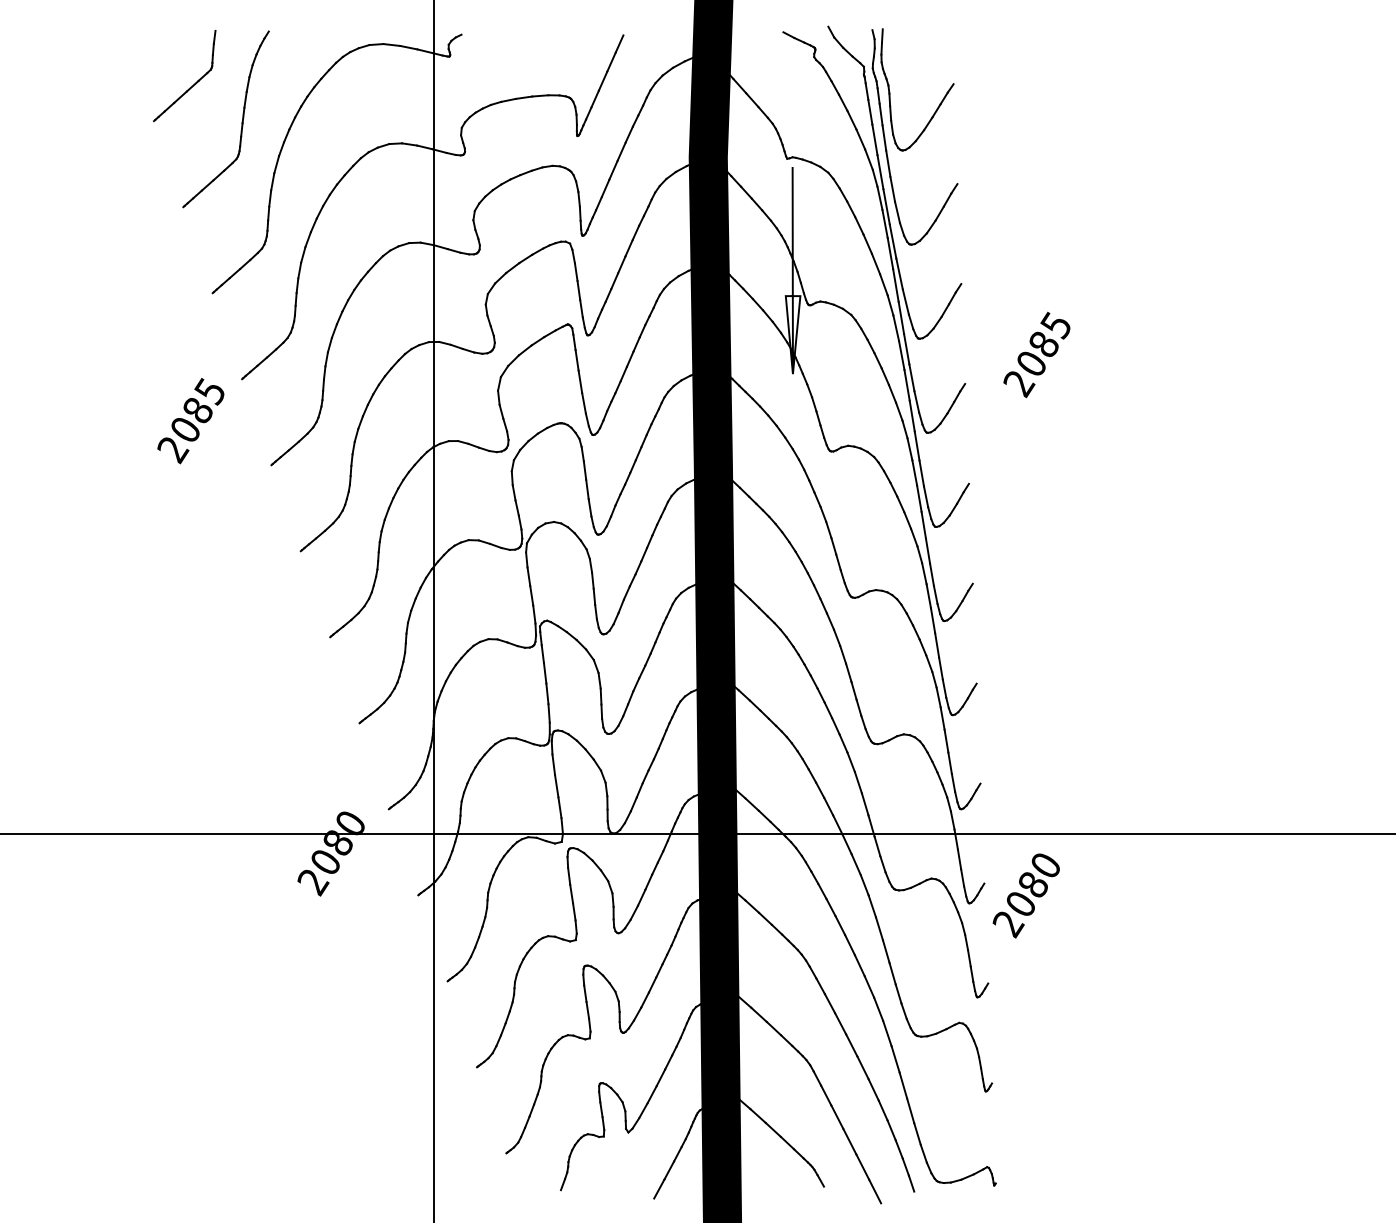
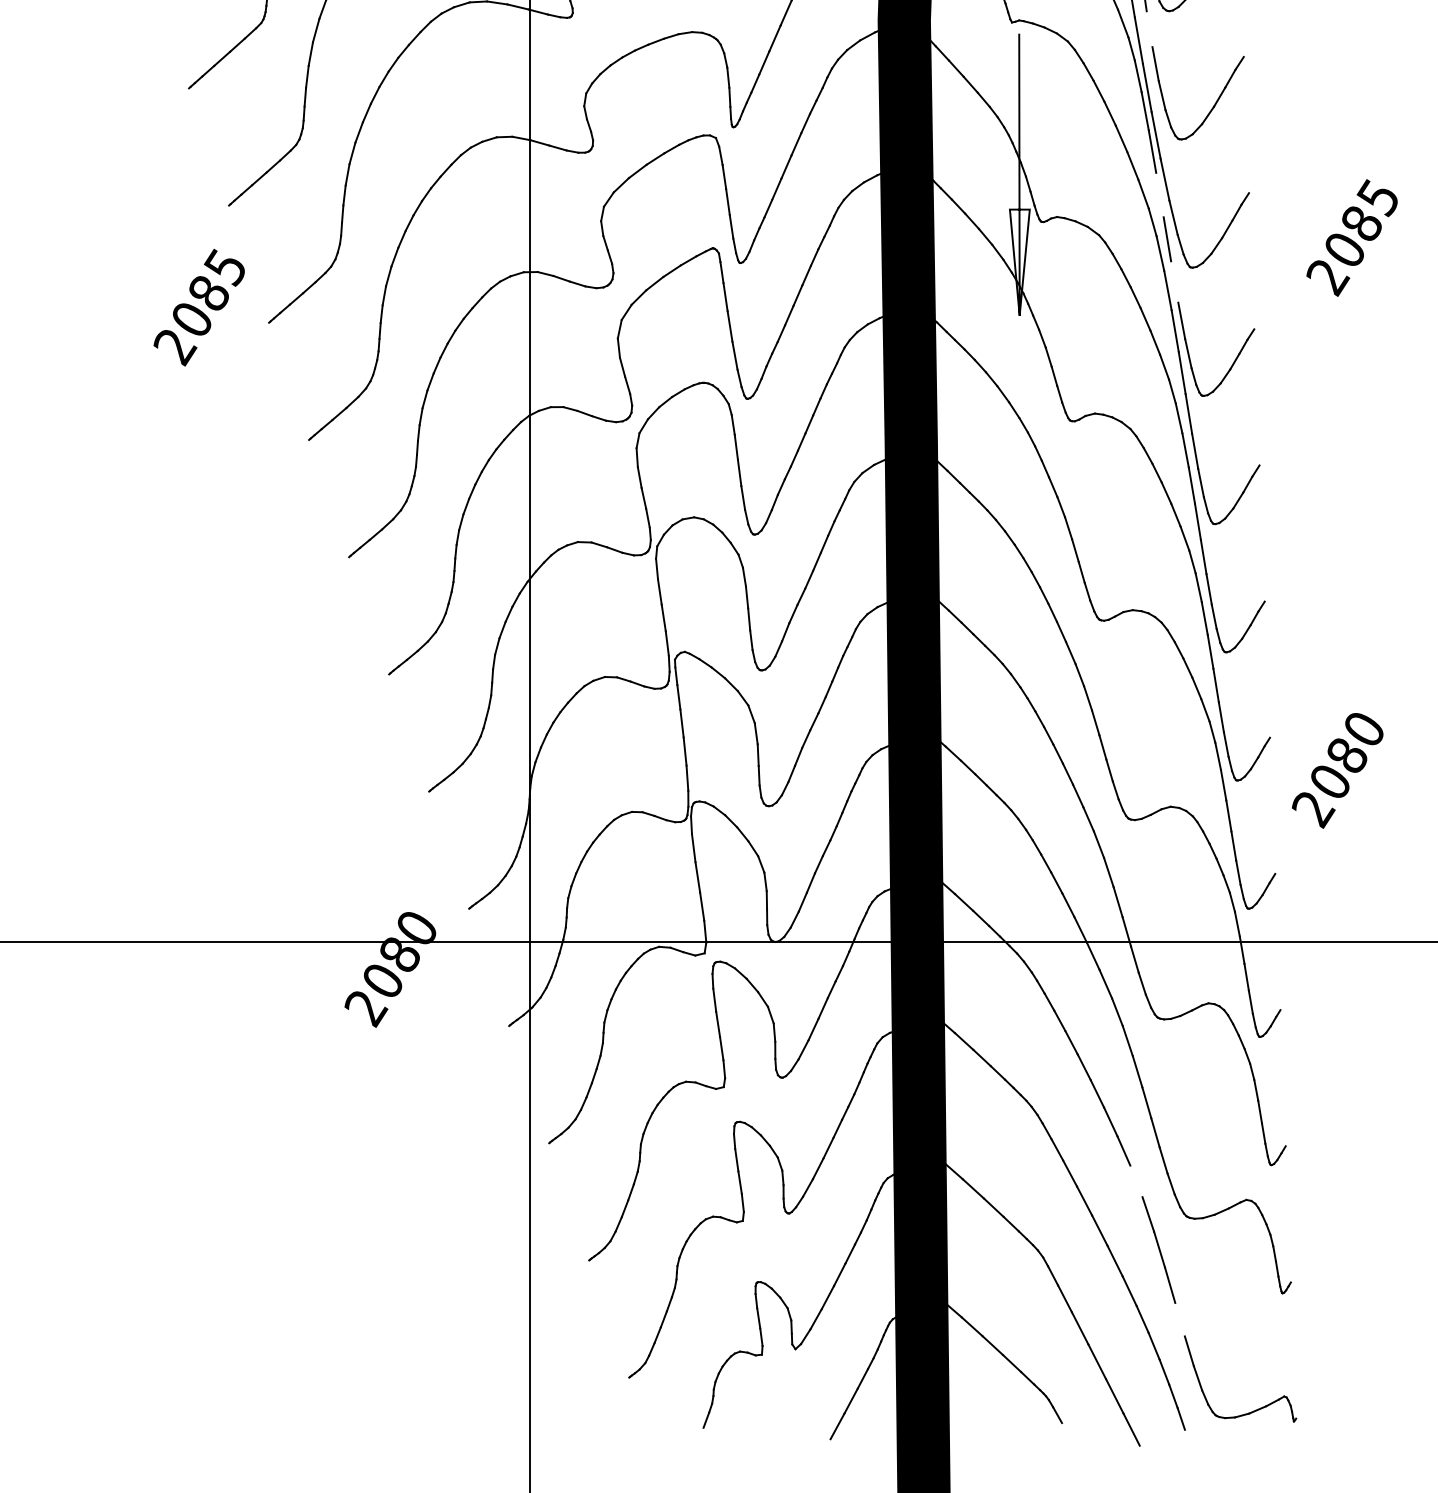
line: (888, 163) -> (1149, 28), removed
line: (895, 285) -> (1159, 195), removed
line: (906, 349) -> (1174, 282), removed
text: (1036, 354) -> (1351, 237), moved
text: (190, 421) -> (198, 308), moved
text: (1025, 895) -> (1336, 770), moved
line: (878, 1008) -> (1136, 1180), removed
line: (910, 1110) -> (1179, 1319), removed

